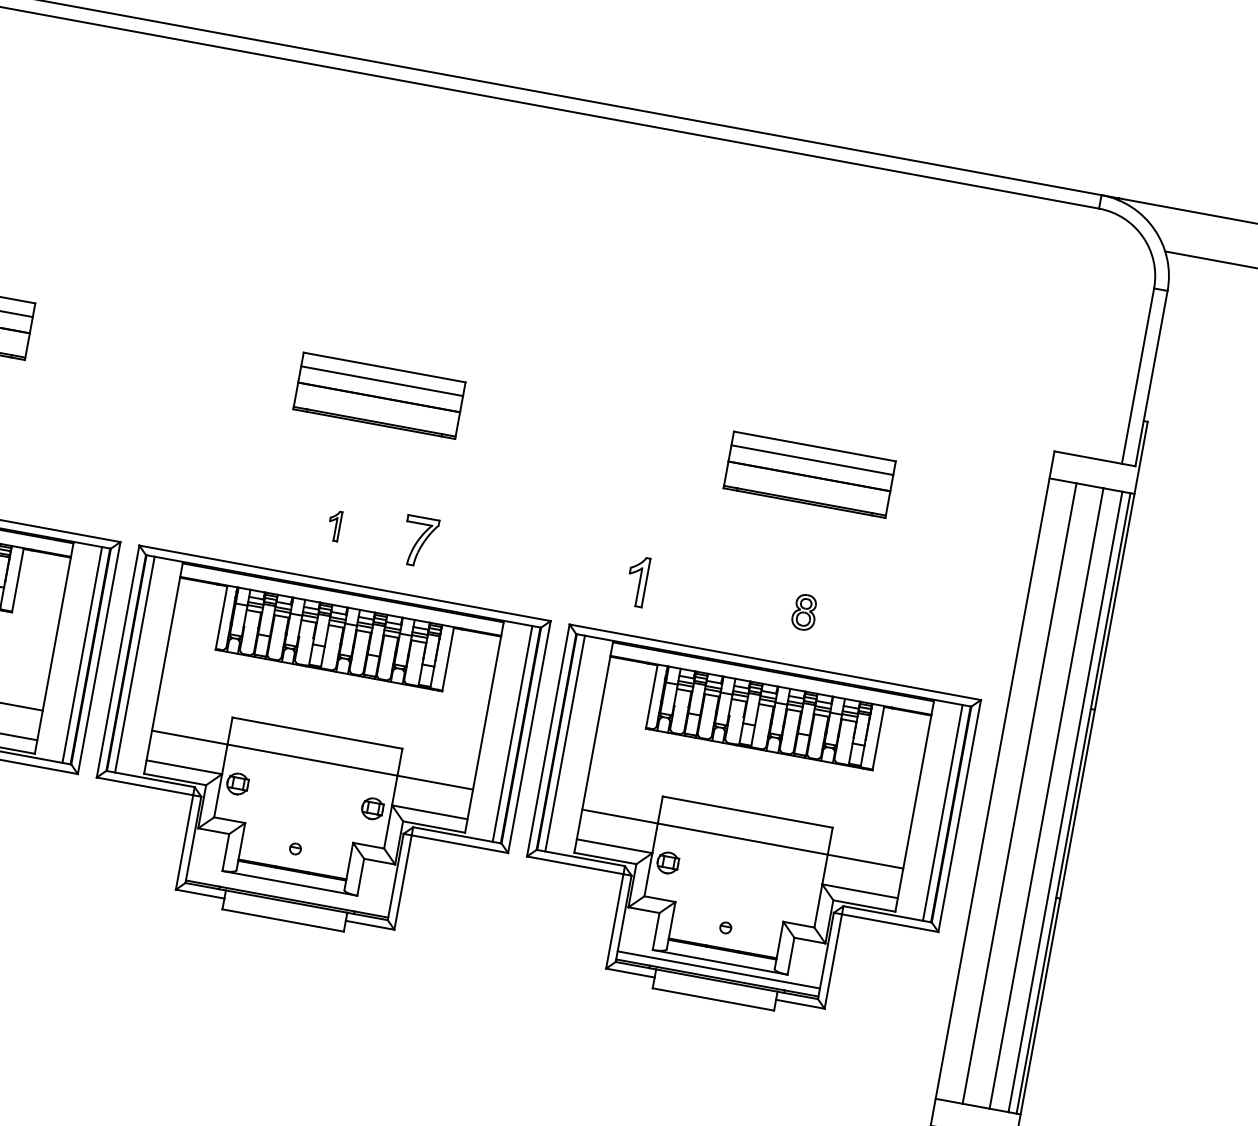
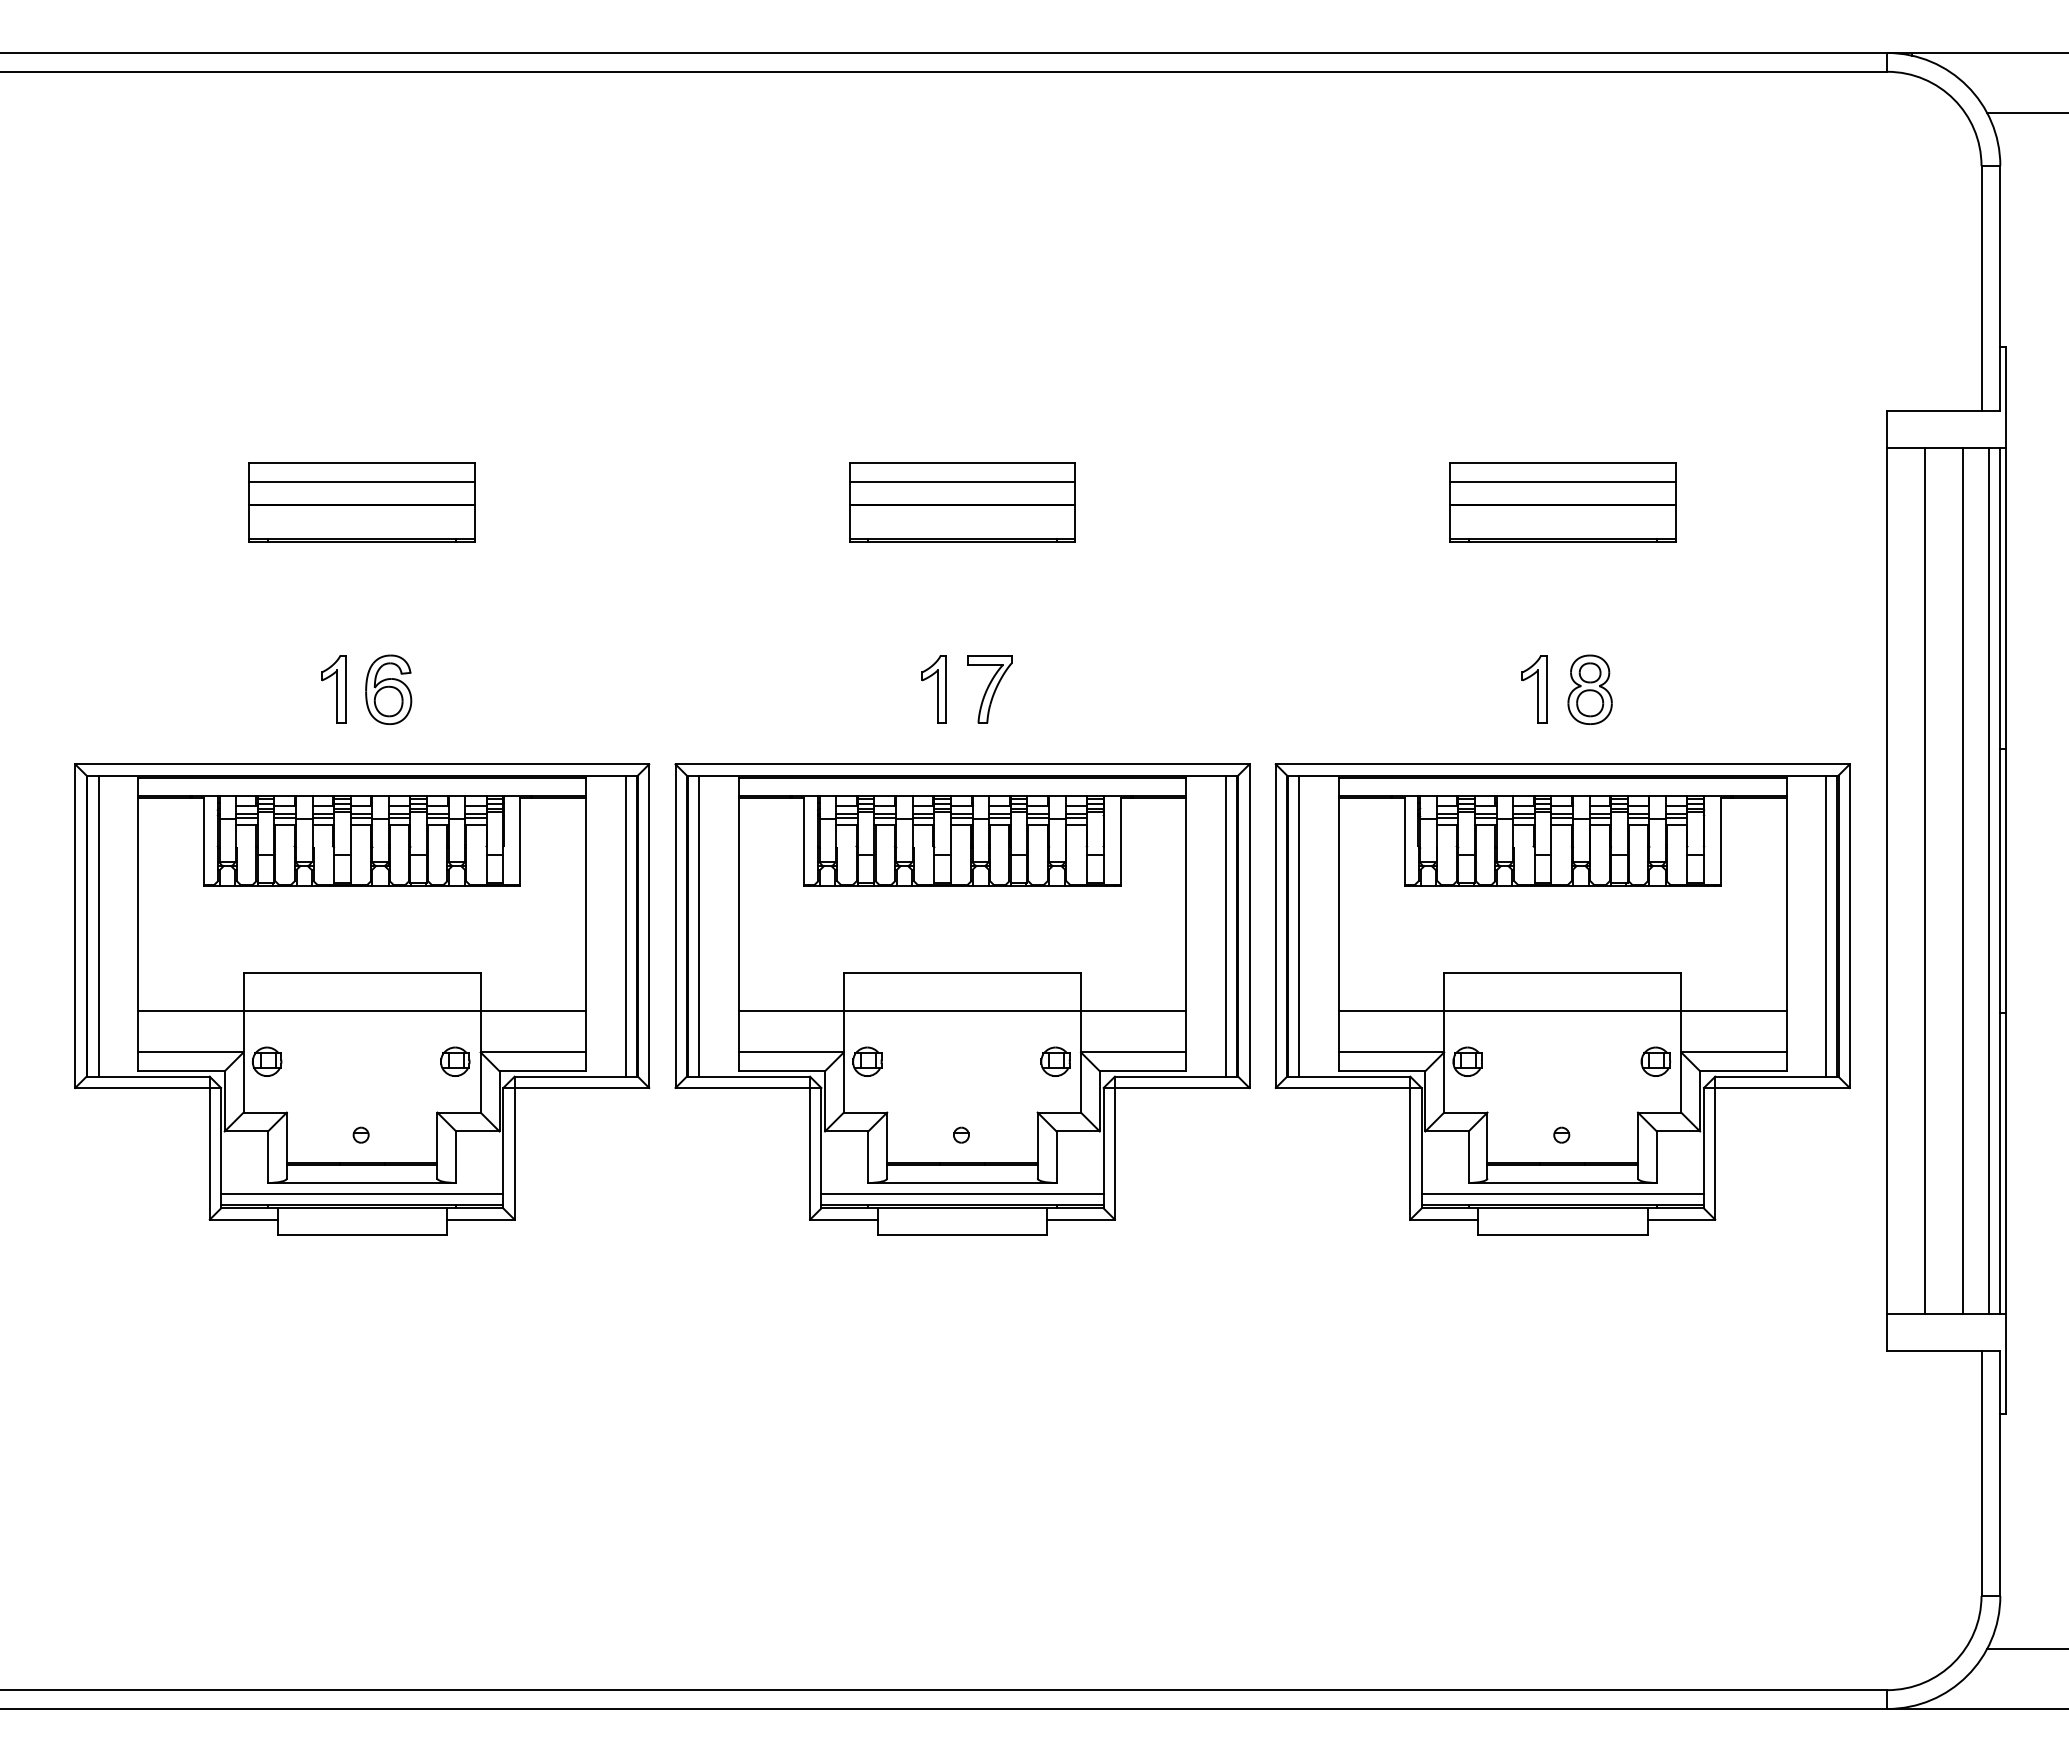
part: (334, 525) -> (933, 689), size x1.67
part: (419, 541) -> (989, 689), moved
part: (637, 581) -> (1534, 689), moved
part: (804, 612) -> (1589, 689), size x1.43
part: (802, 887) -> (1655, 1061), added
line: (288, 890) -> (962, 1193), added

